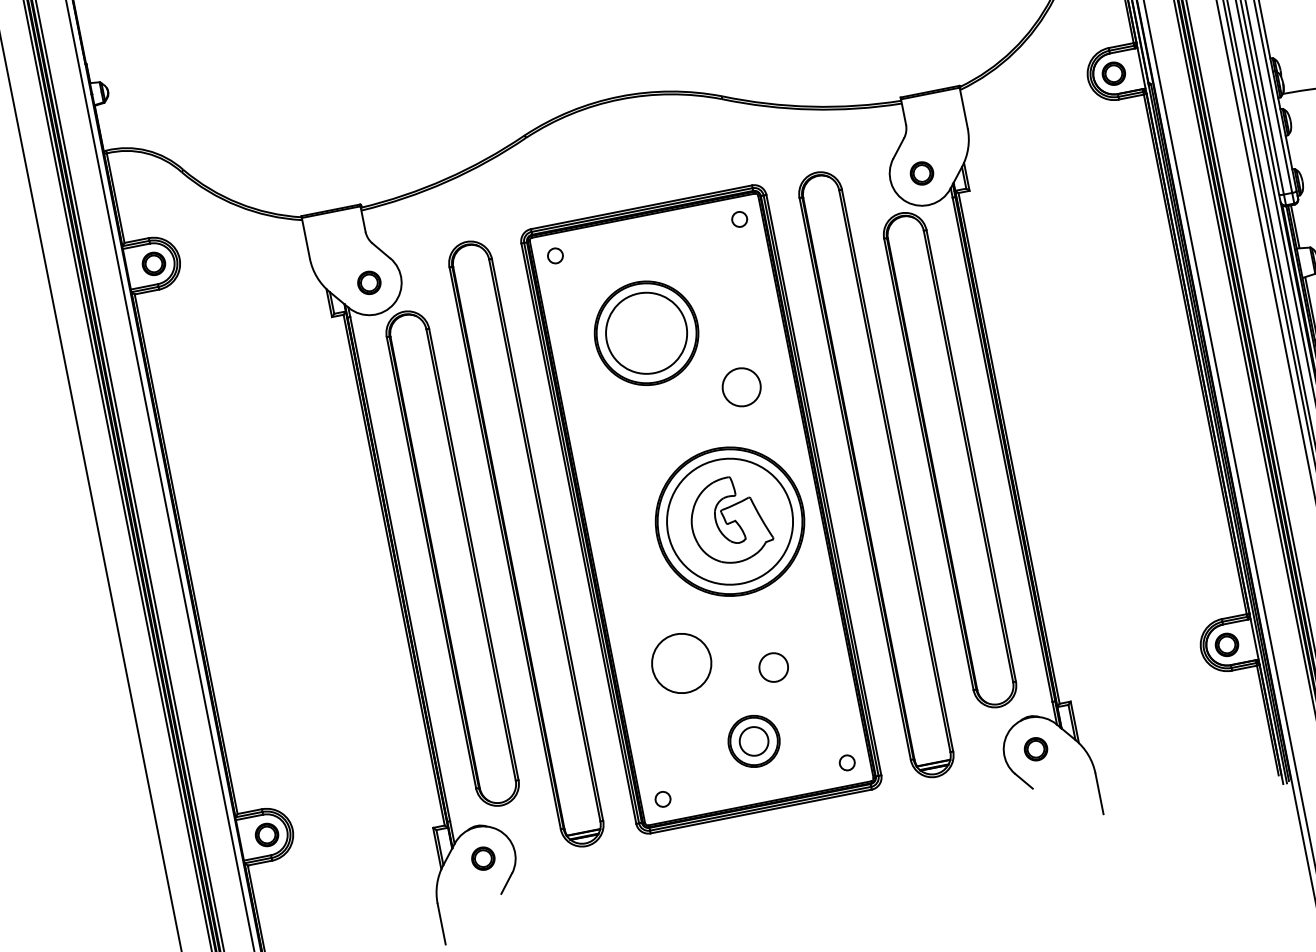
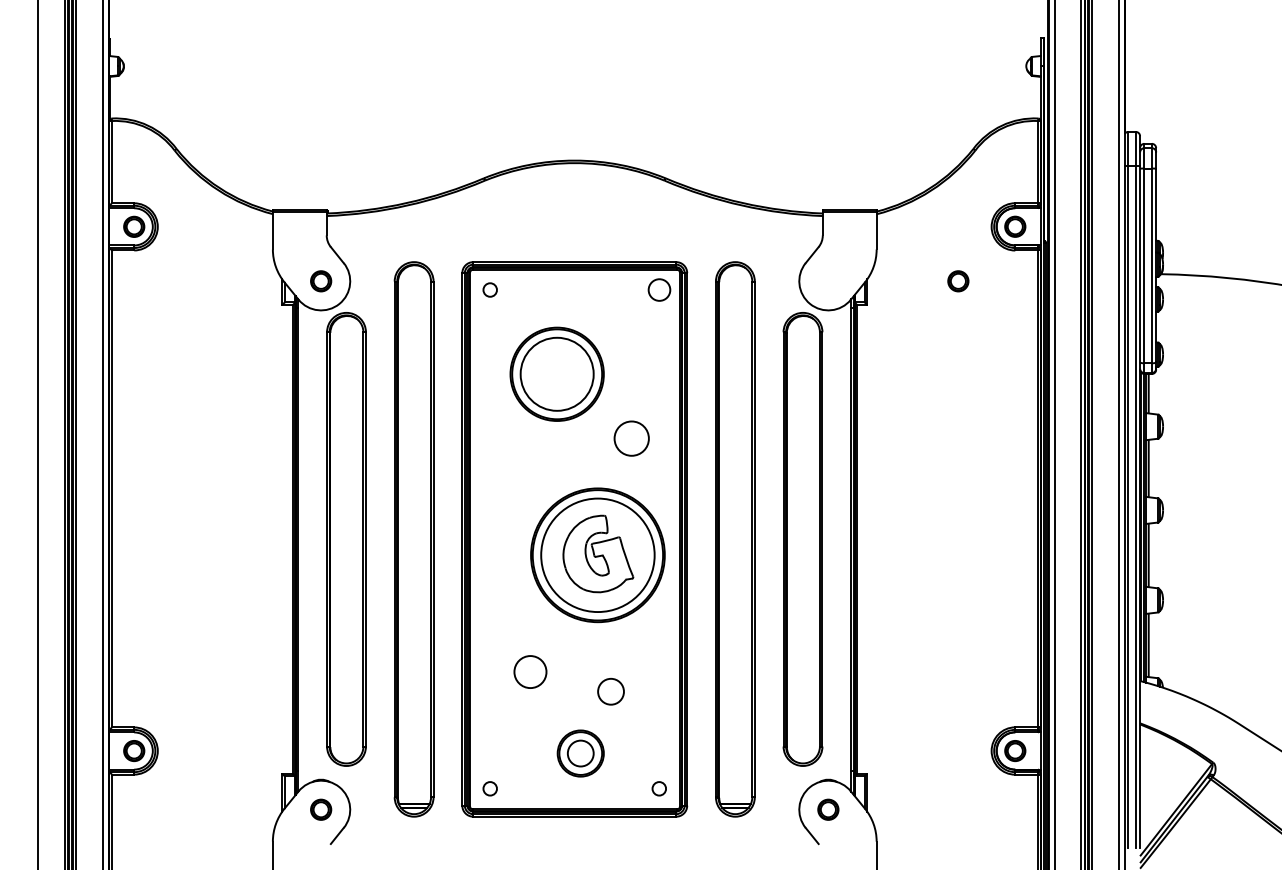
part: (922, 173) -> (958, 281), moved
circle: (738, 219) -> (658, 289), size x1.6
circle: (681, 662) -> (530, 671), size x0.6

